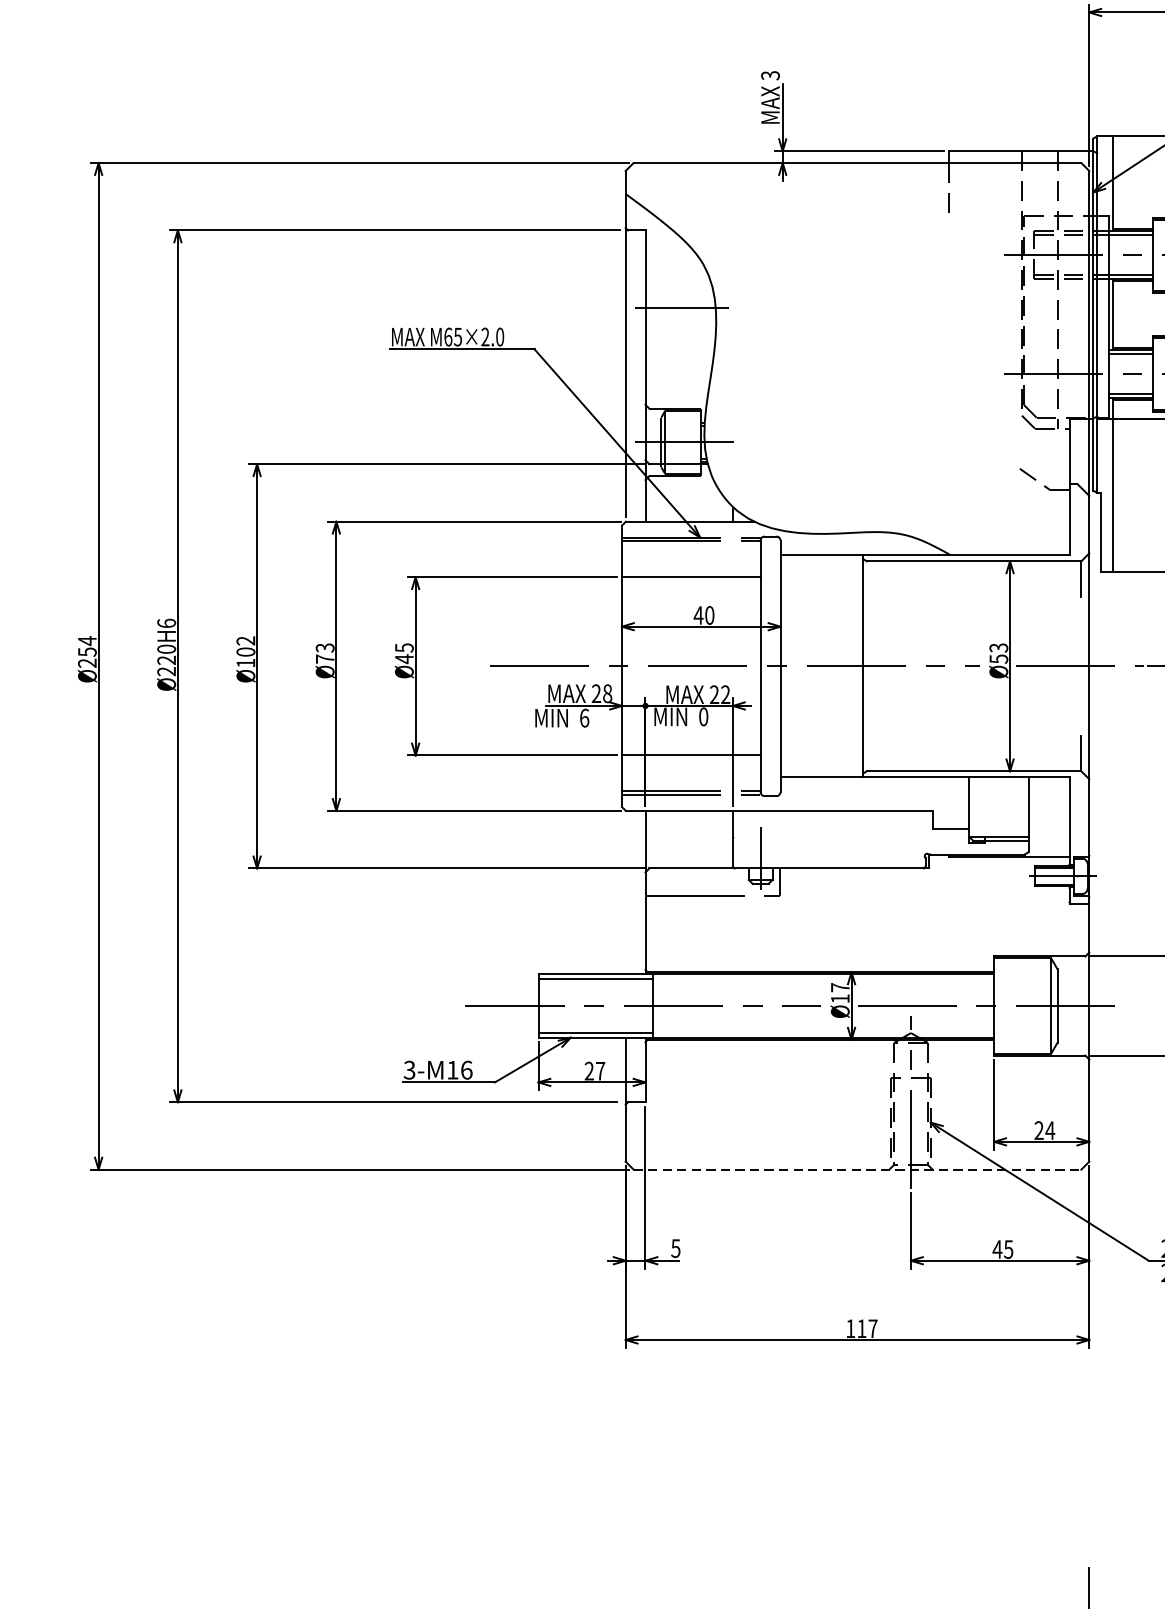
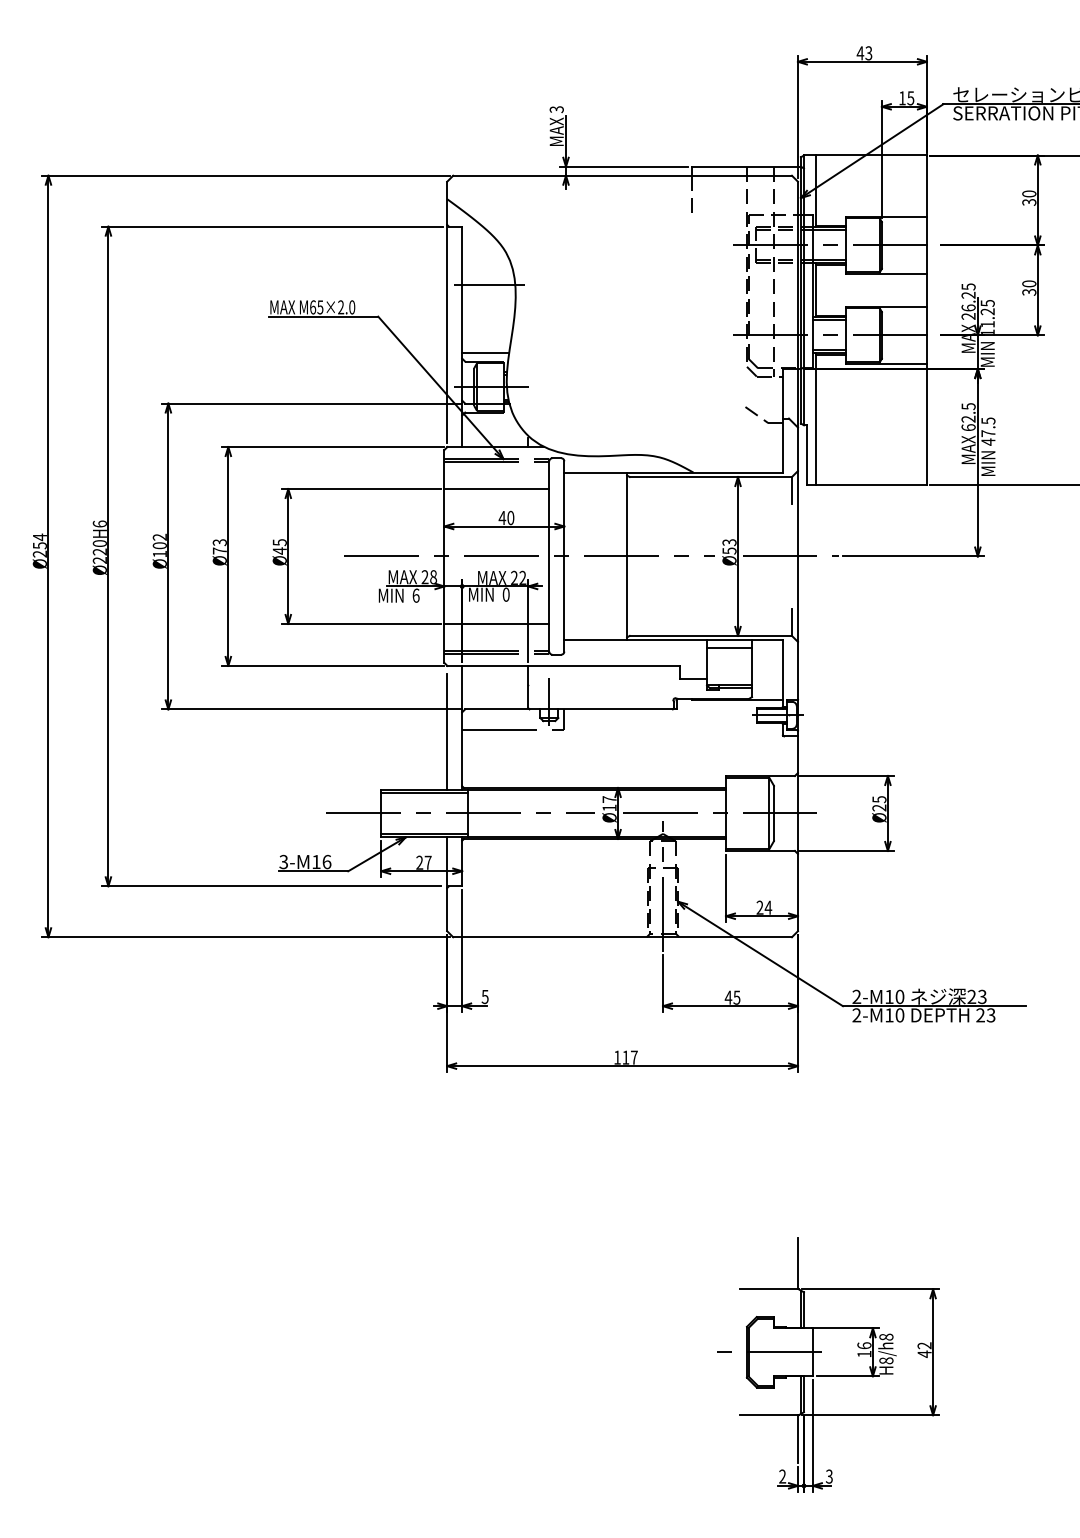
line: (676, 396) -> (485, 352), added
line: (998, 786) -> (729, 647), added
line: (626, 897) -> (447, 731), added
line: (858, 1169) -> (623, 937), dashed -> solid

